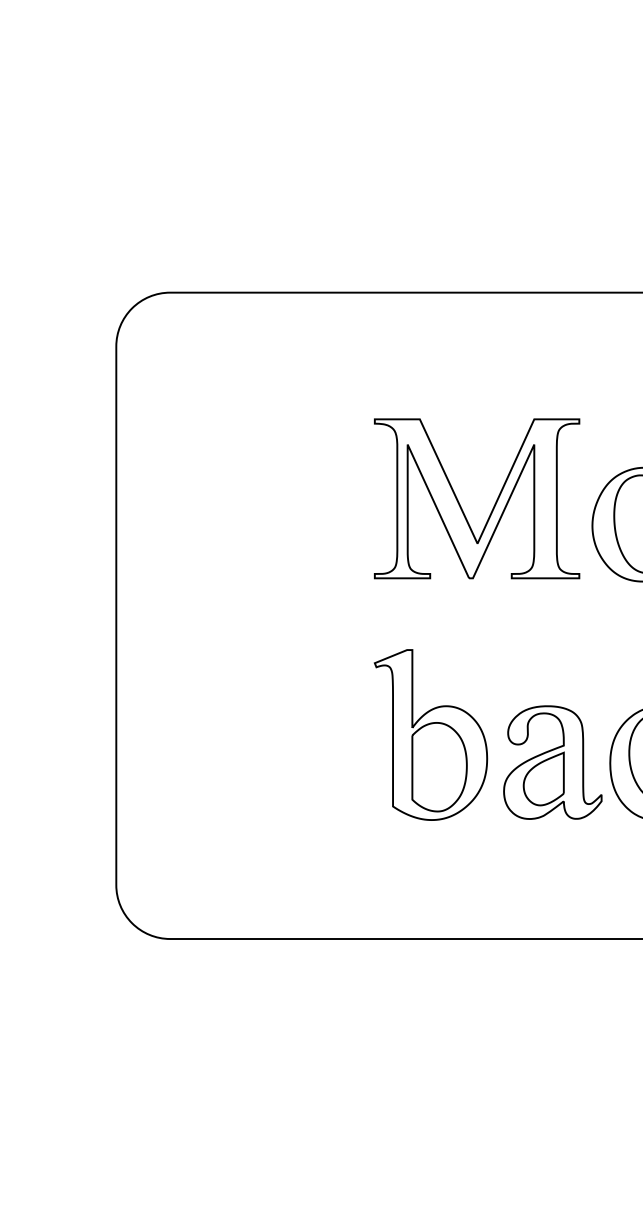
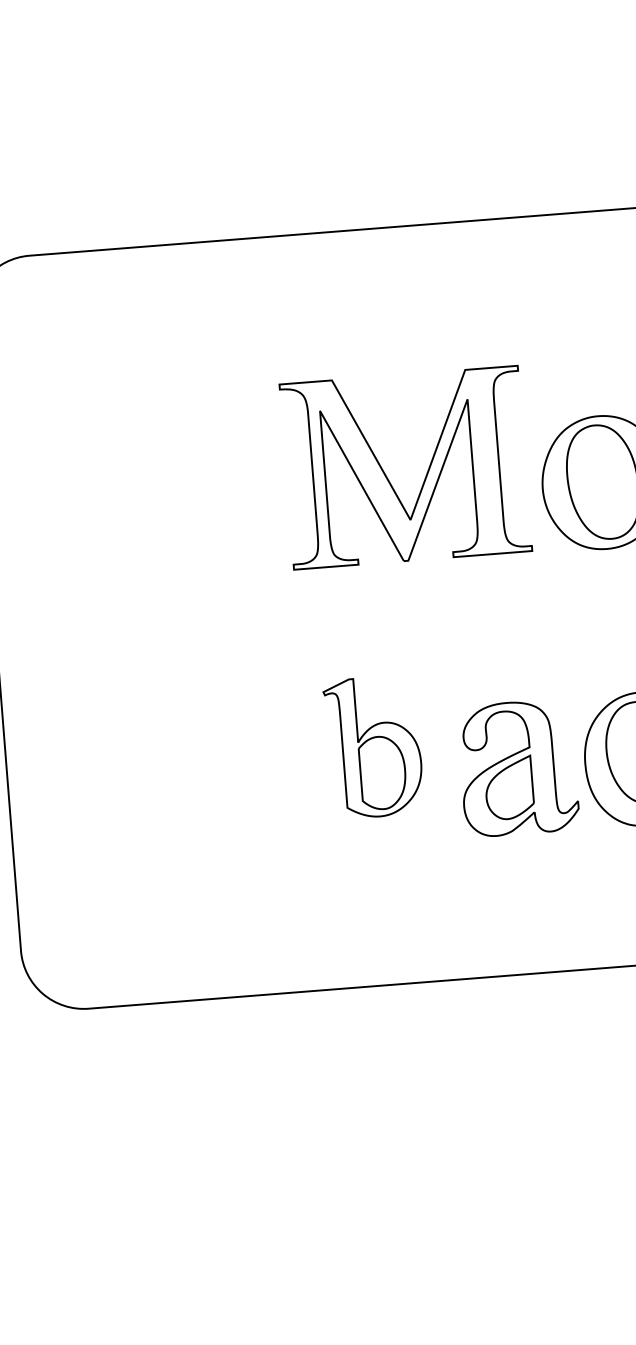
part: (430, 734) -> (373, 746), size x0.7

